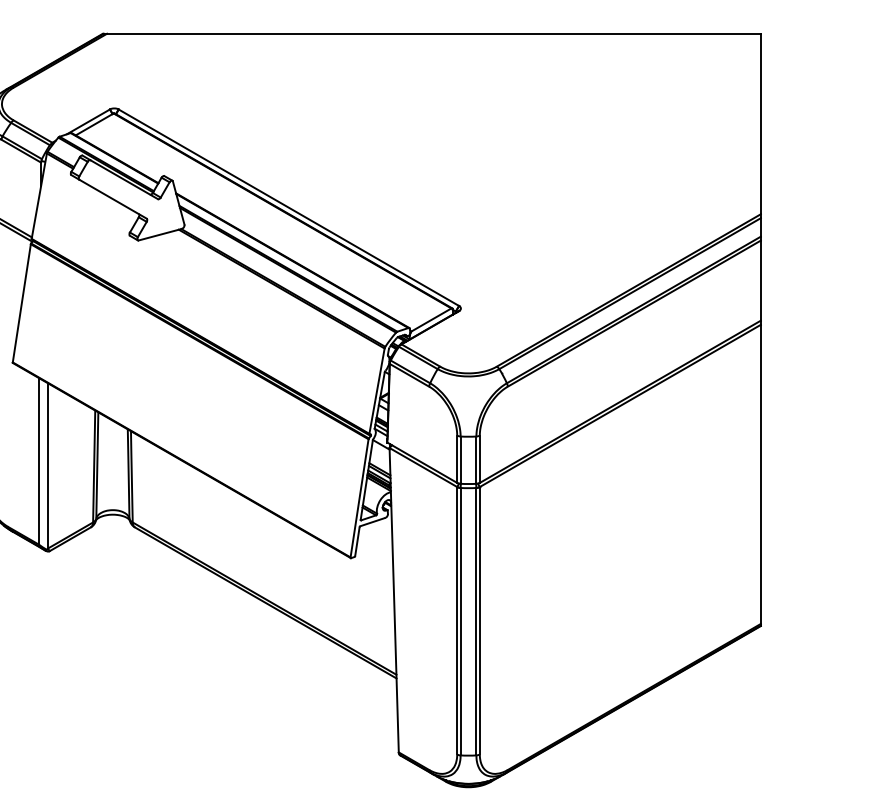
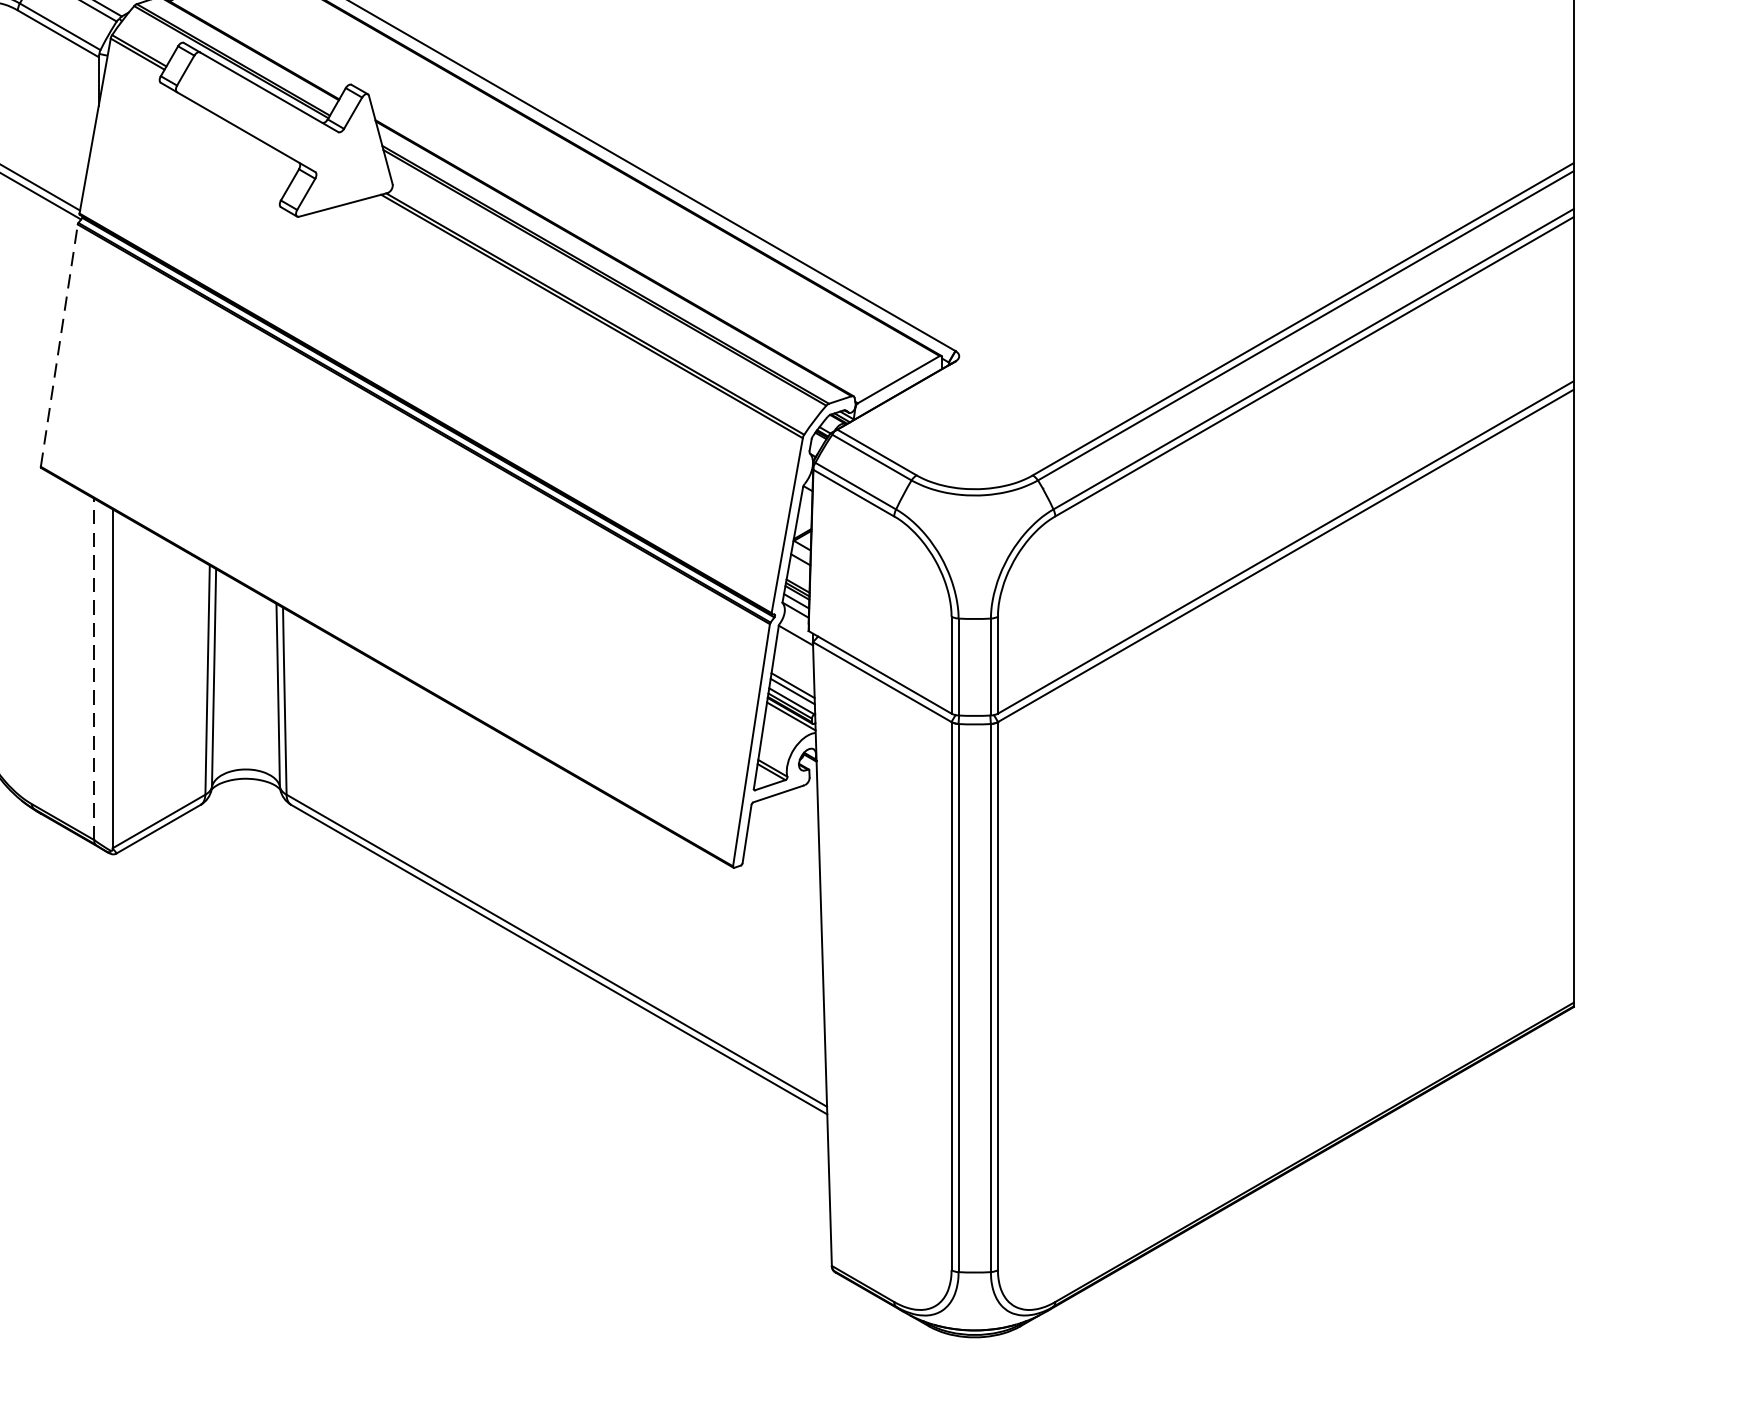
line: (21, 303) -> (58, 345), solid -> dashed
line: (38, 460) -> (93, 667), solid -> dashed

